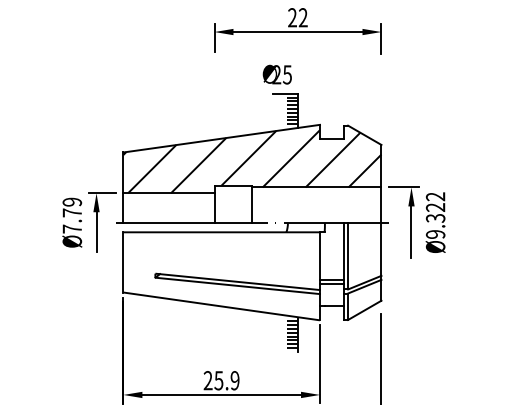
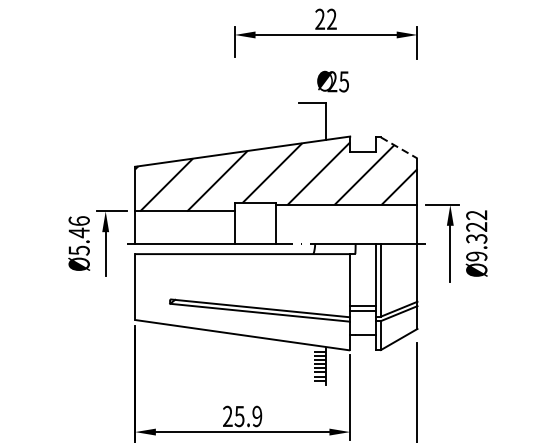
text: (276, 74) -> (332, 81), moved
hatch: (291, 110) -> (319, 120), removed
line: (365, 135) -> (400, 148), solid -> dashed
text: (72, 215) -> (79, 235), 7.79 -> 5.46

